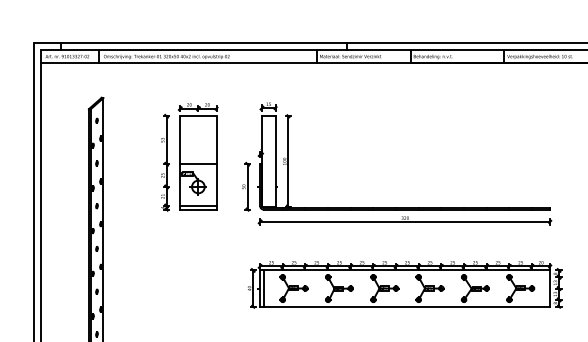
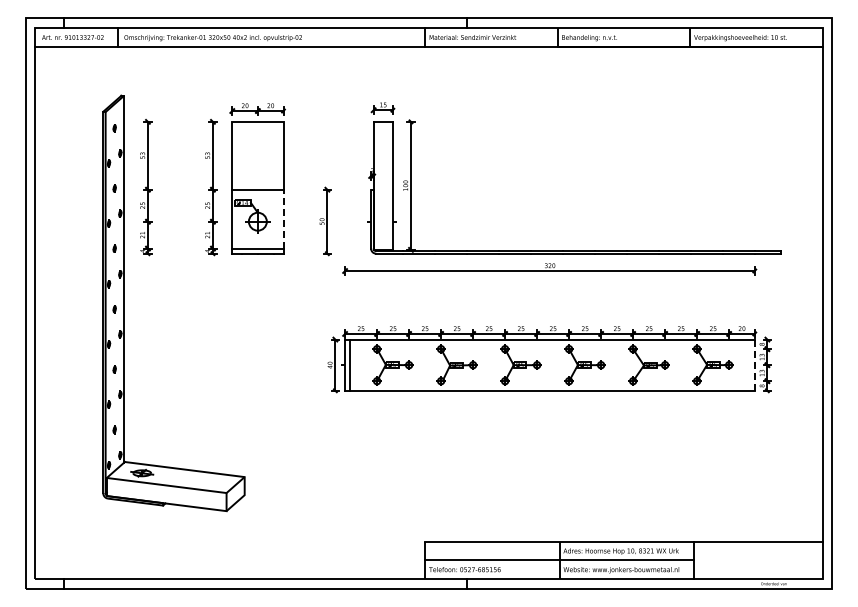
part: (119, 162) -> (146, 187), added
line: (216, 184) -> (283, 218), solid -> dashed
part: (404, 207) -> (574, 250), moved
line: (549, 288) -> (754, 365), solid -> dashed

